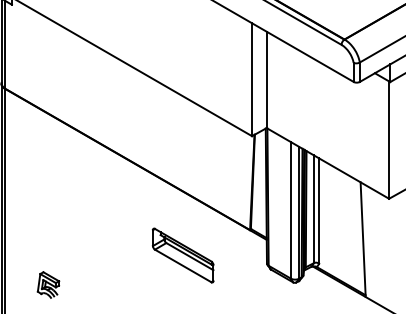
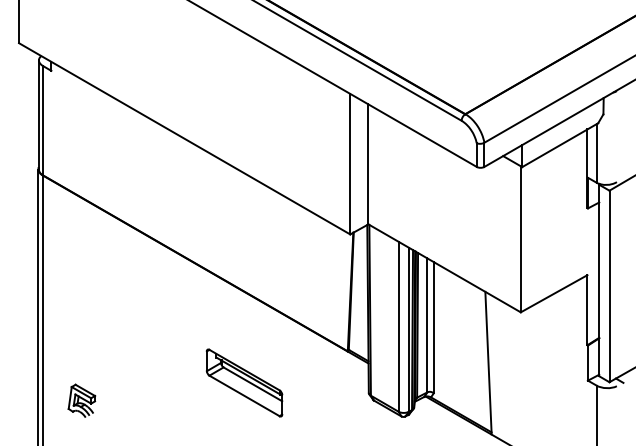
part: (183, 255) -> (244, 382), moved
part: (48, 284) -> (81, 400), moved

